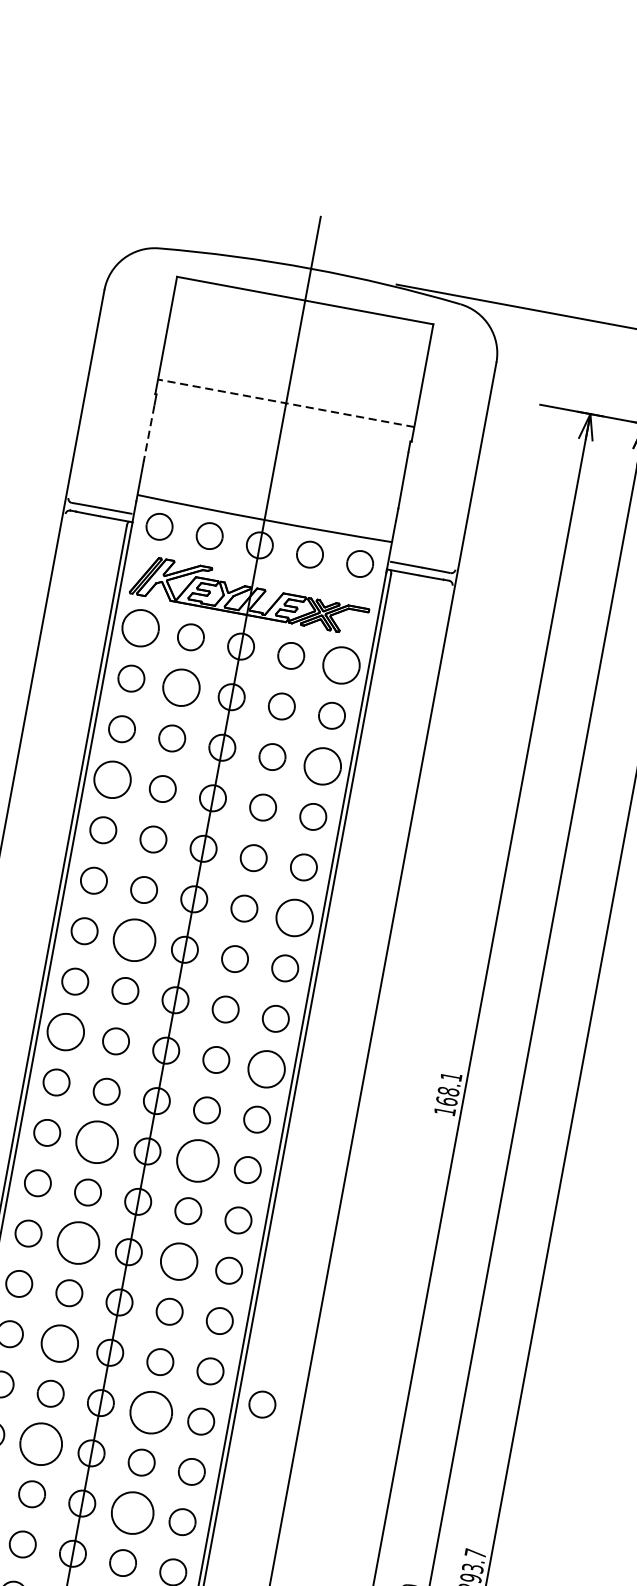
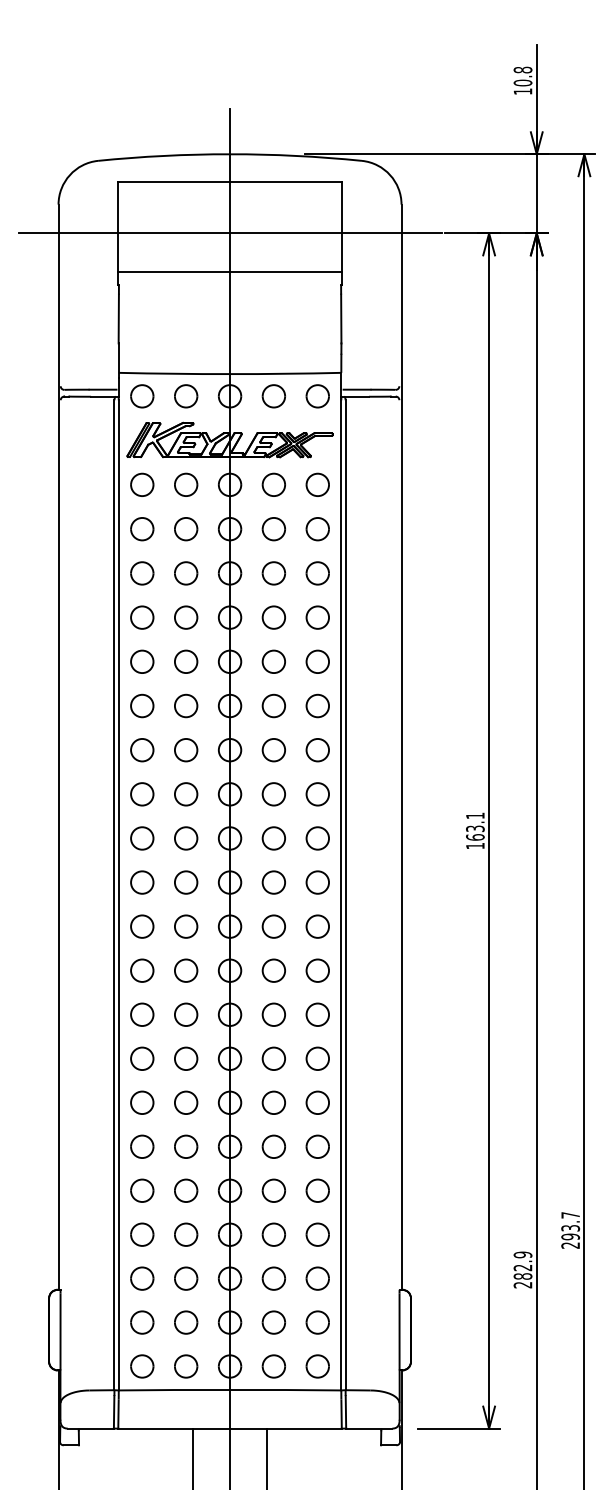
line: (293, 359) -> (229, 233), added
line: (285, 402) -> (229, 271), dashed -> solid
line: (148, 433) -> (118, 319), dashed -> solid
part: (141, 627) -> (142, 484), size x0.71
part: (341, 664) -> (317, 484), size x0.71
part: (181, 688) -> (186, 529), size x0.71
part: (322, 766) -> (317, 573), size x0.71
circle: (112, 779) -> (142, 617), size x0.71
circle: (294, 917) -> (317, 705), size x0.71
circle: (135, 940) -> (186, 750), size x0.62
circle: (66, 1032) -> (142, 838), size x0.71
circle: (266, 1069) -> (317, 838), size x0.71
text: (448, 1091) -> (475, 828), 168.1 -> 163.1
circle: (97, 1142) -> (186, 926), size x0.62
circle: (197, 1160) -> (273, 926), size x0.62
circle: (79, 1242) -> (186, 1014), size x0.62
circle: (178, 1261) -> (273, 1014), size x0.71
circle: (60, 1343) -> (186, 1102), size x0.71
part: (261, 1404) -> (366, 1122), removed
part: (150, 1411) -> (273, 1146), size x0.62
part: (41, 1443) -> (186, 1190), size x0.62
part: (131, 1512) -> (273, 1234), size x0.62

